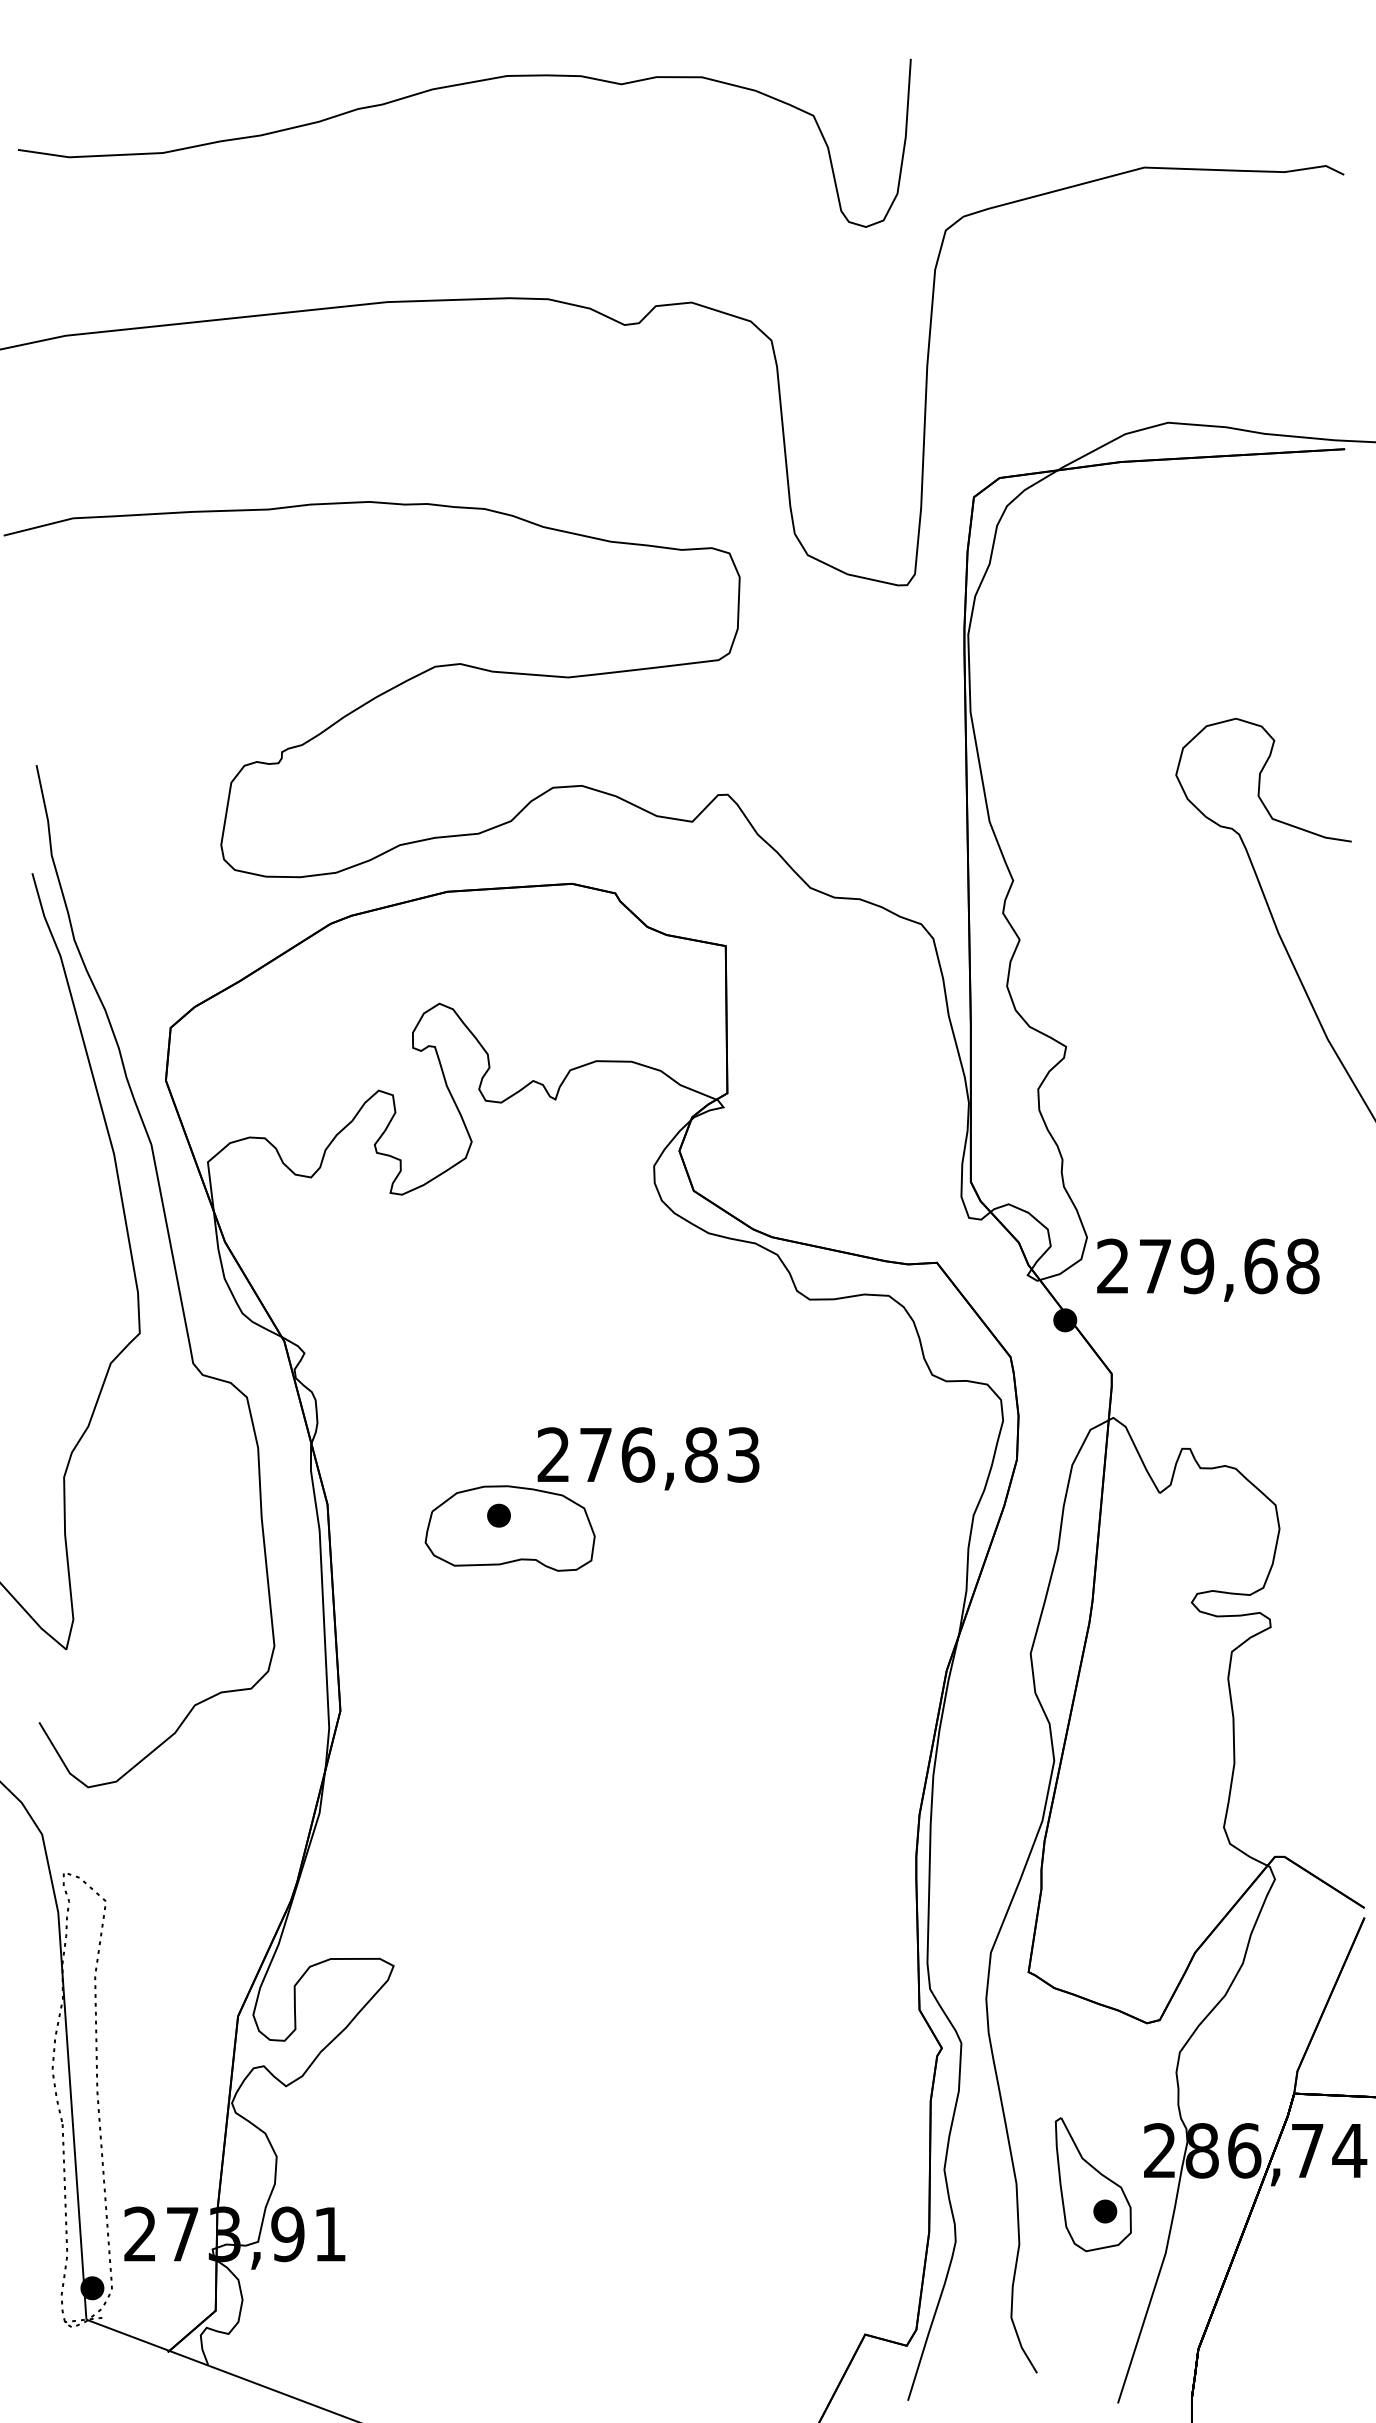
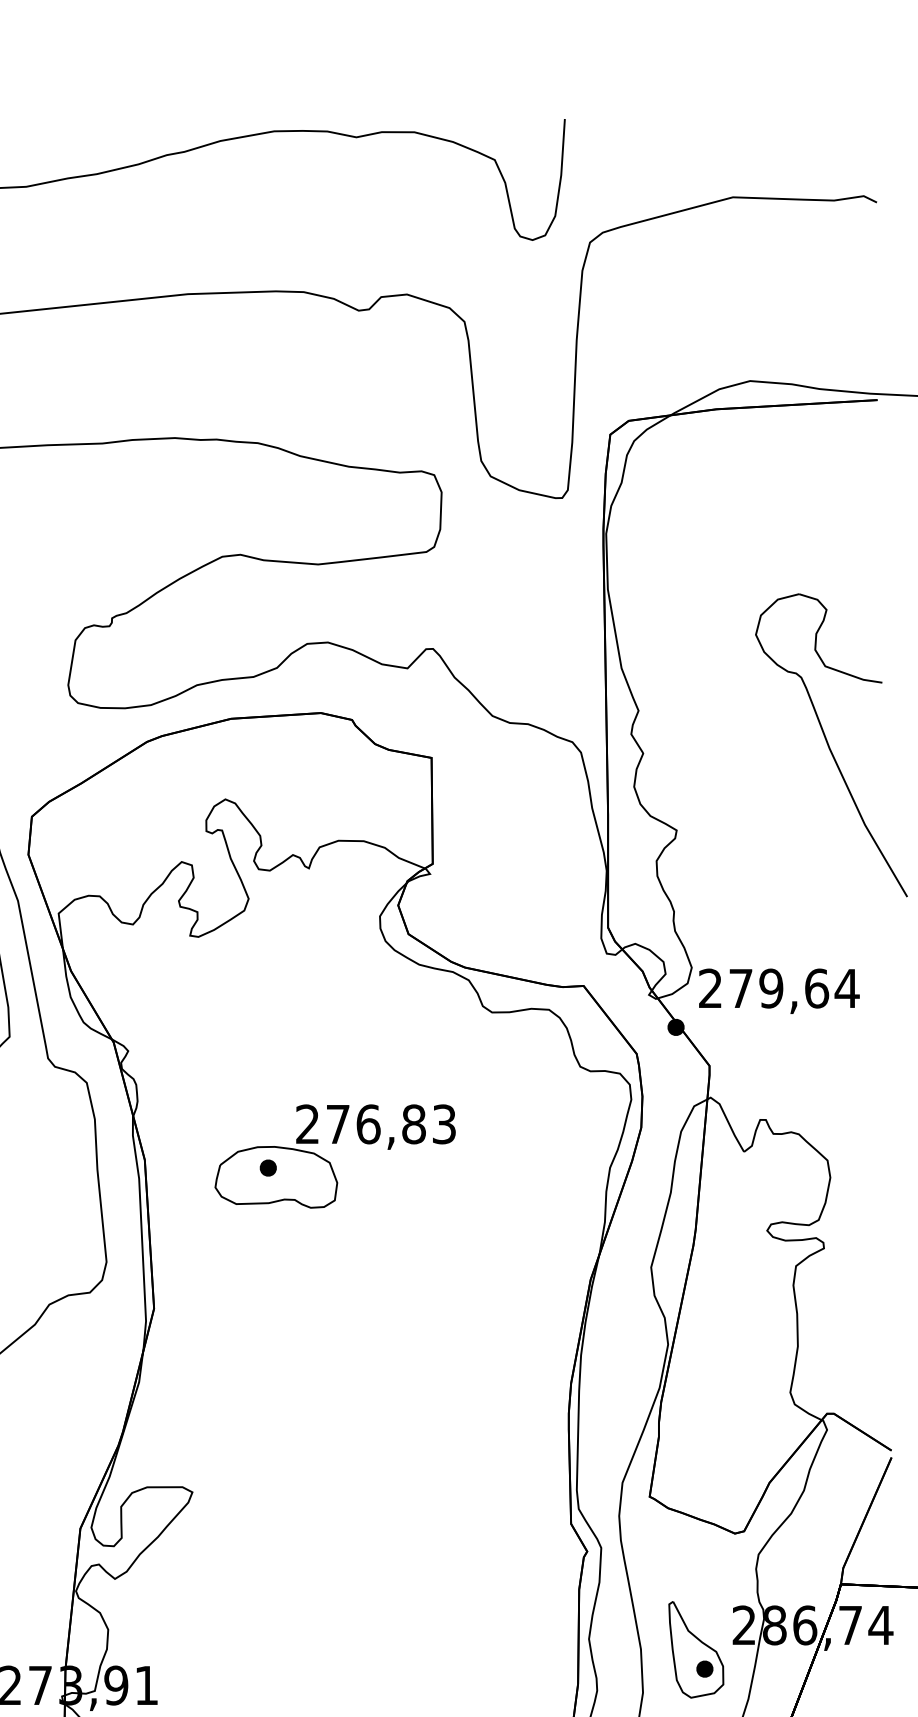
text: (1302, 1266) -> (846, 988), 279,68 -> 279,64

